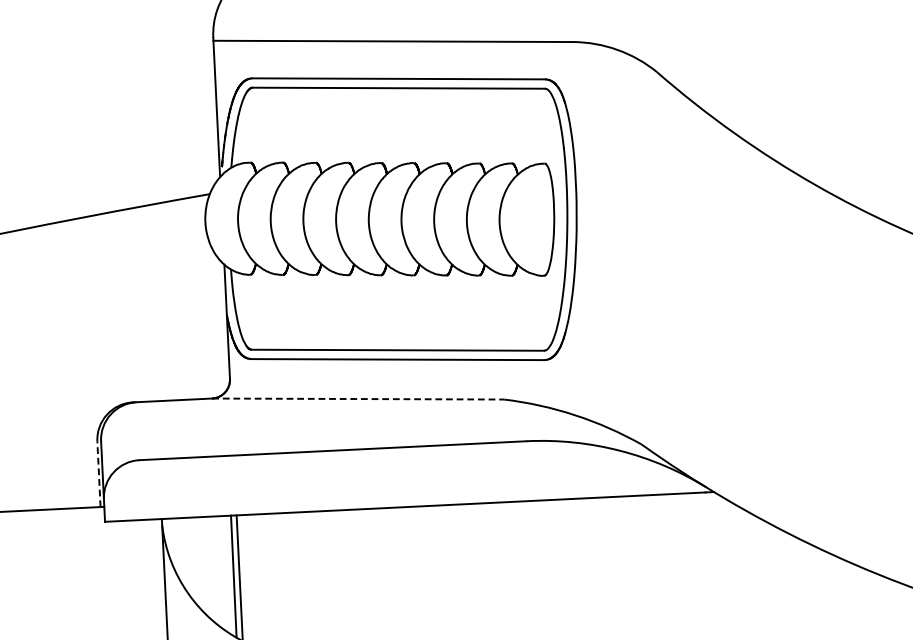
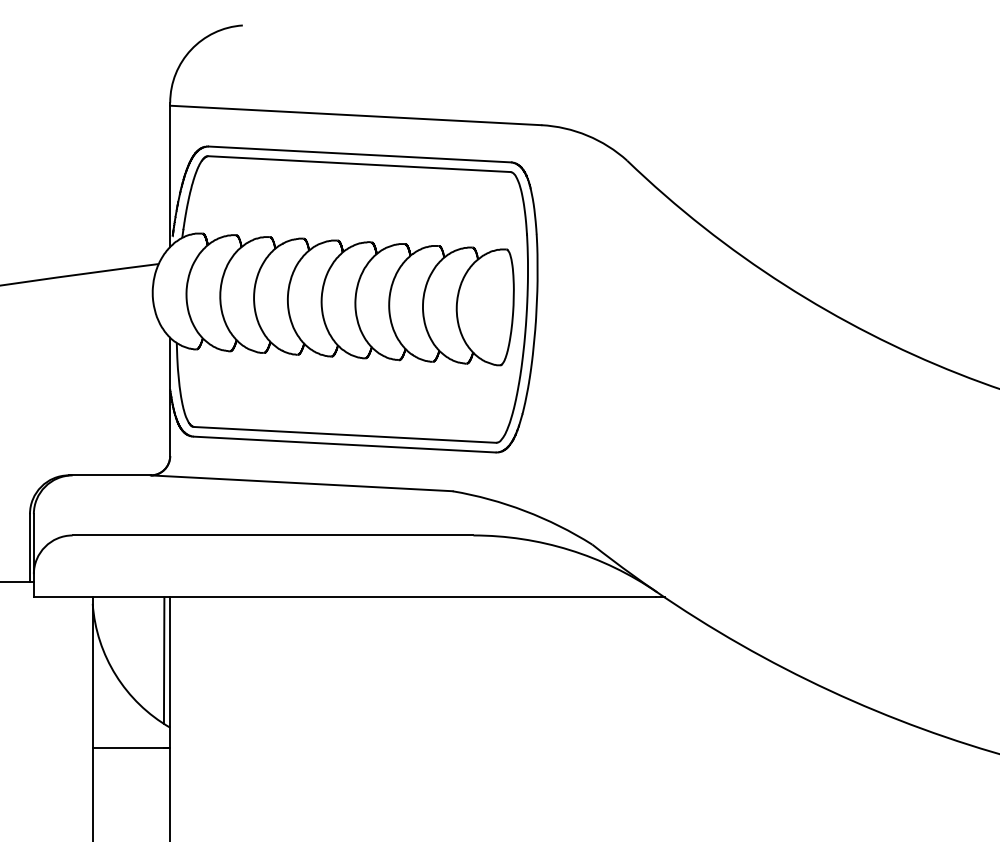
line: (358, 399) -> (302, 483), dashed -> solid
line: (98, 474) -> (29, 548), dashed -> solid

